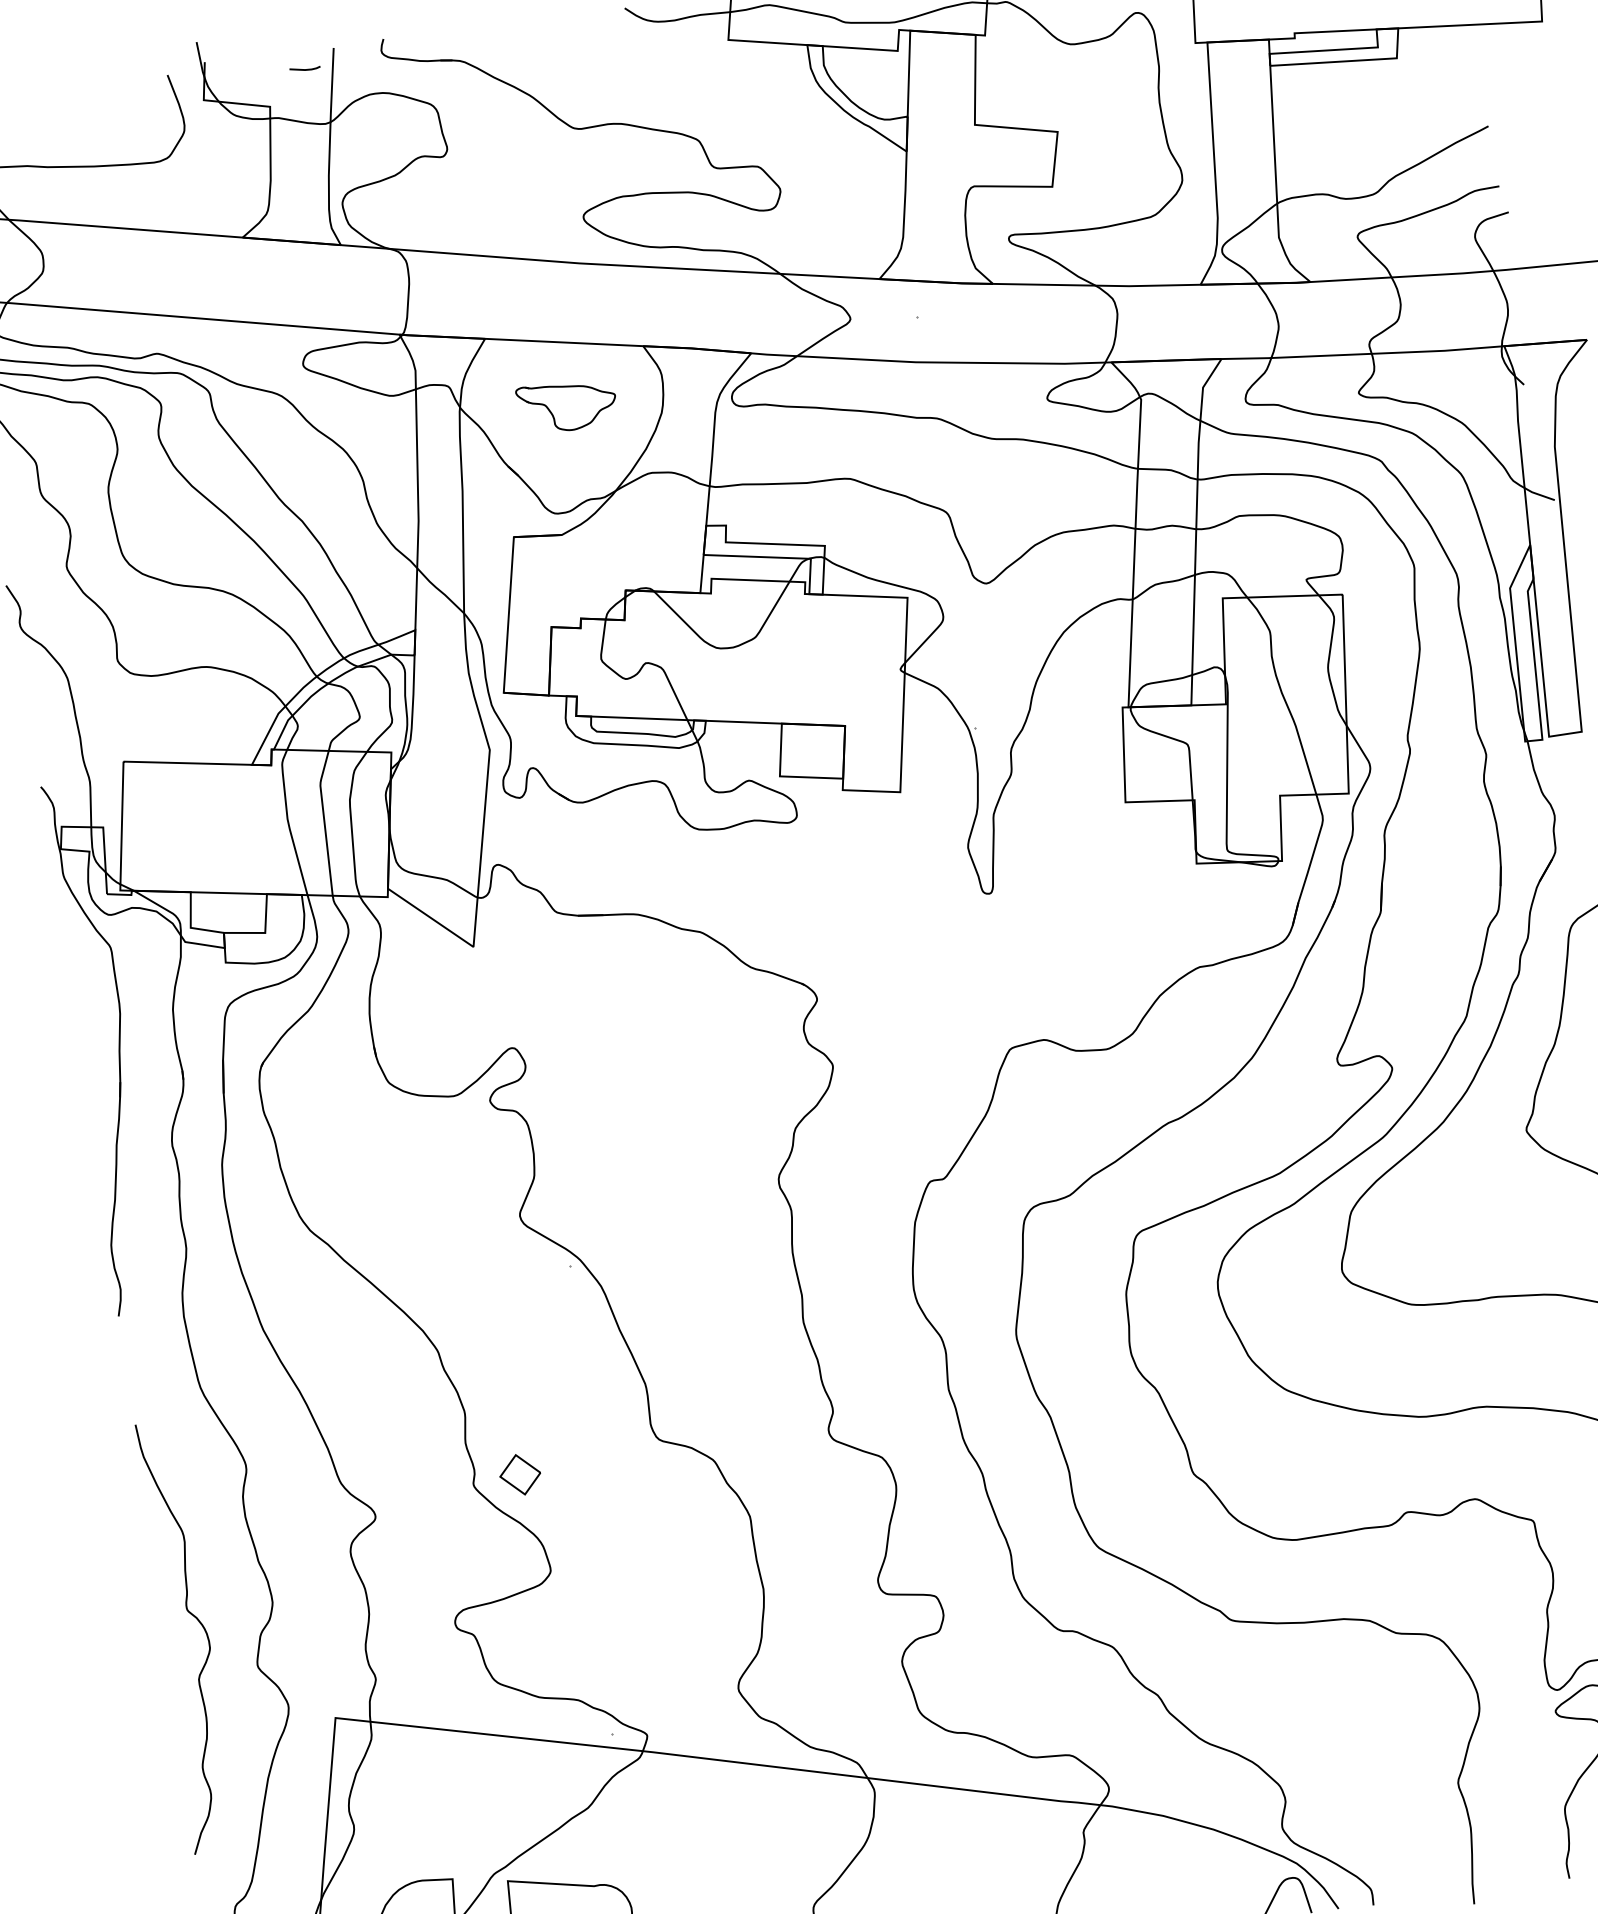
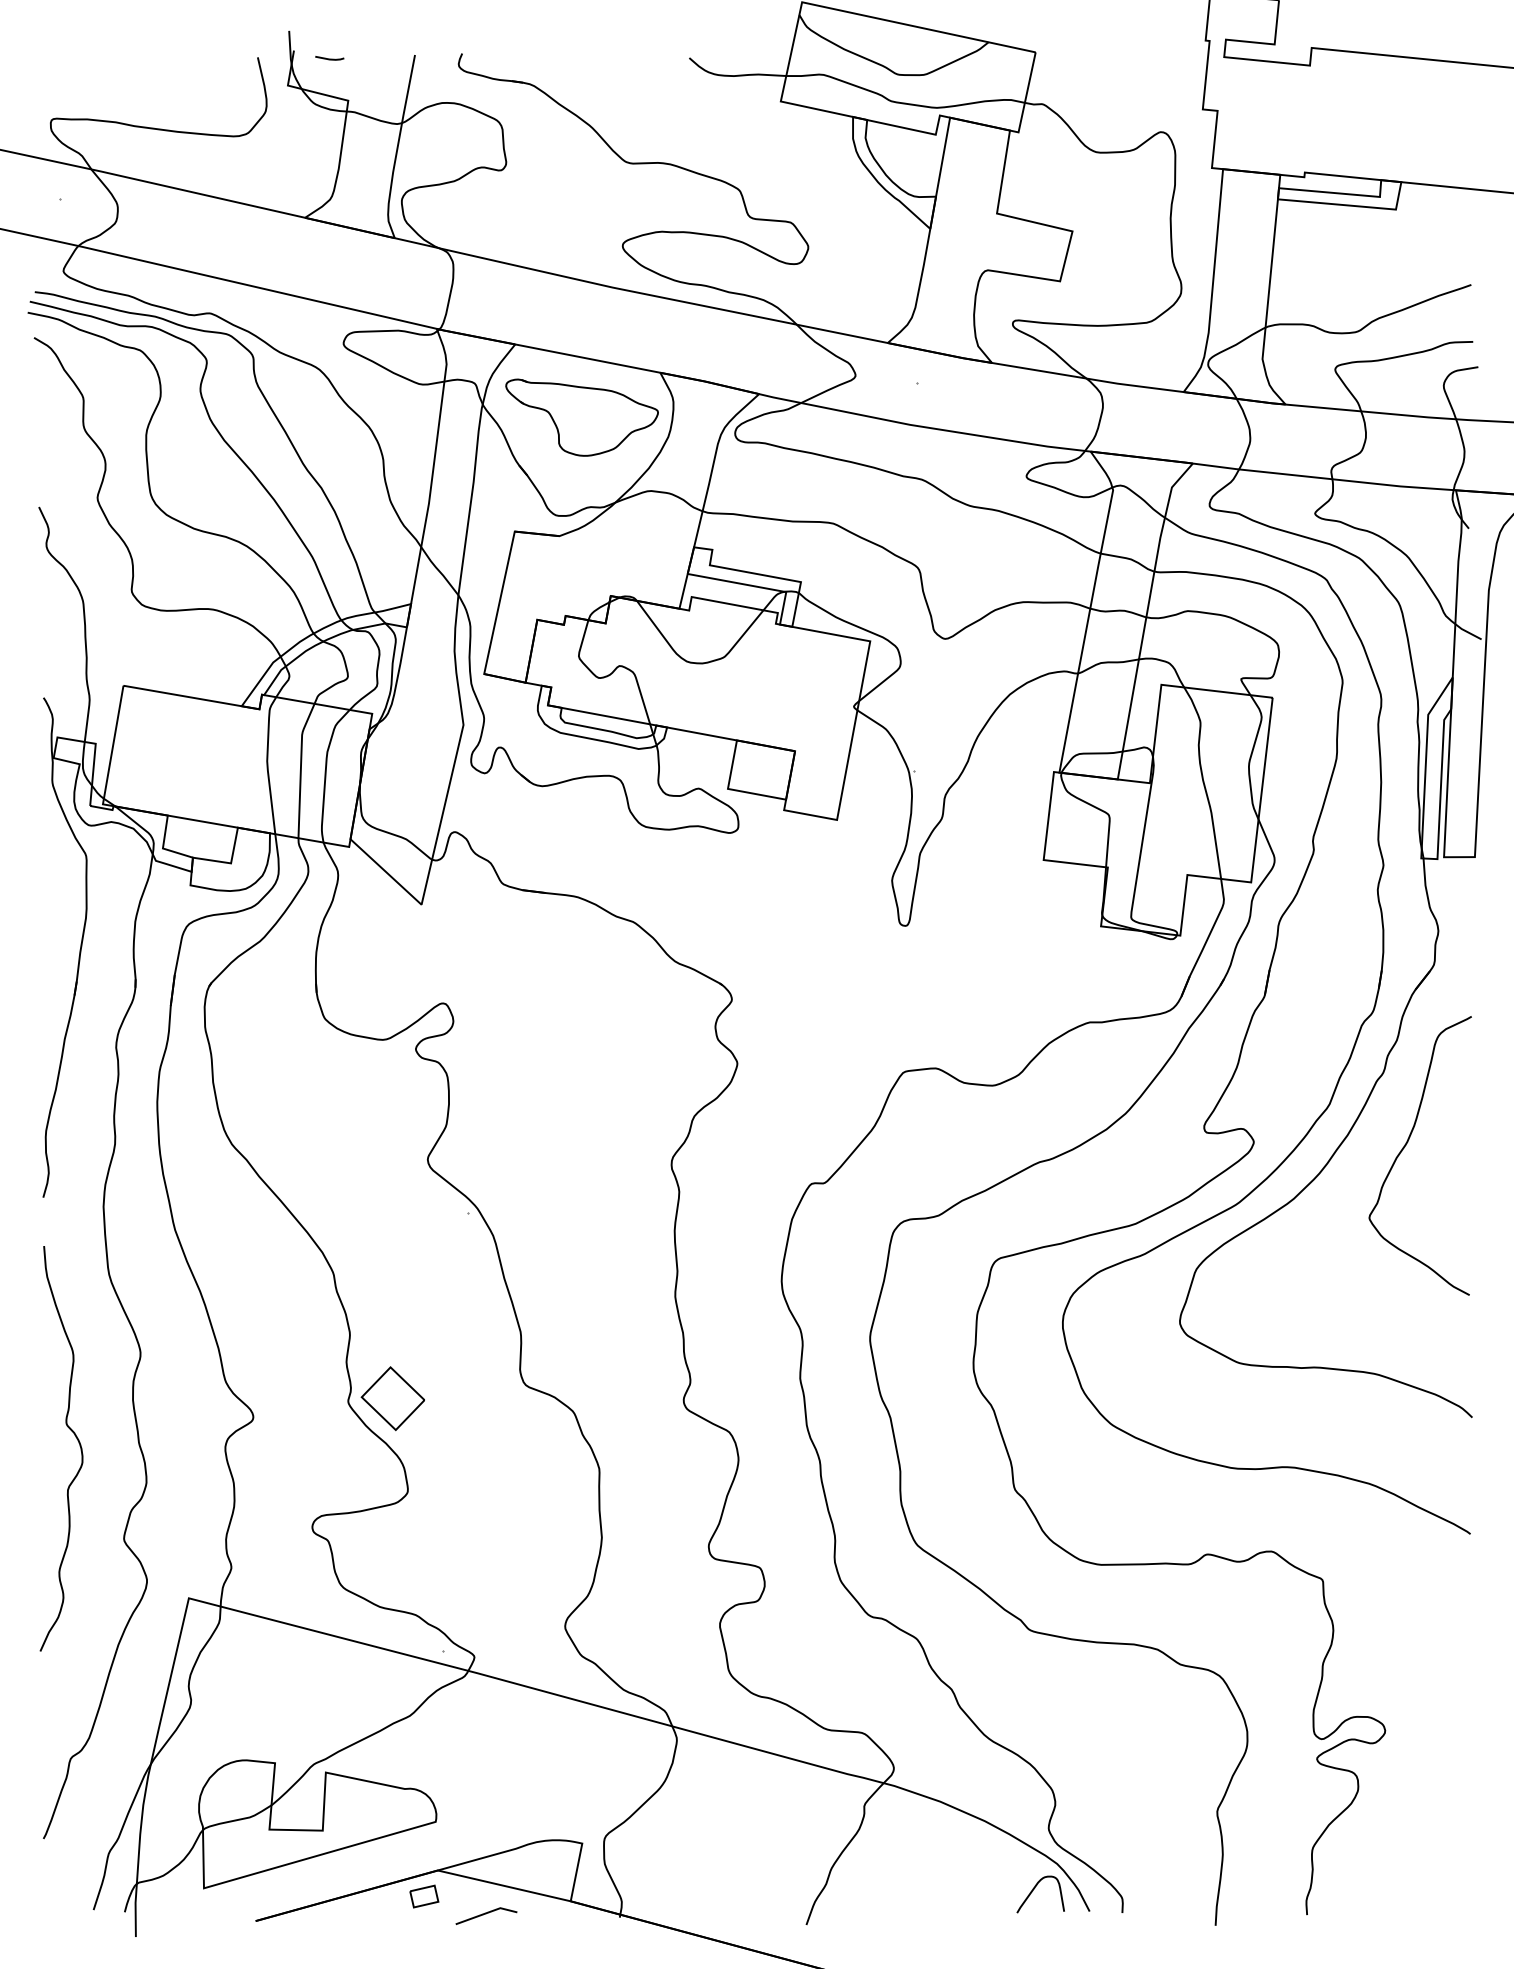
line: (304, 68) -> (329, 58), moved
part: (566, 405) -> (581, 417), size x1.67
part: (519, 1474) -> (392, 1398), size x1.67
curve: (202, 1628) -> (78, 1443), moved

